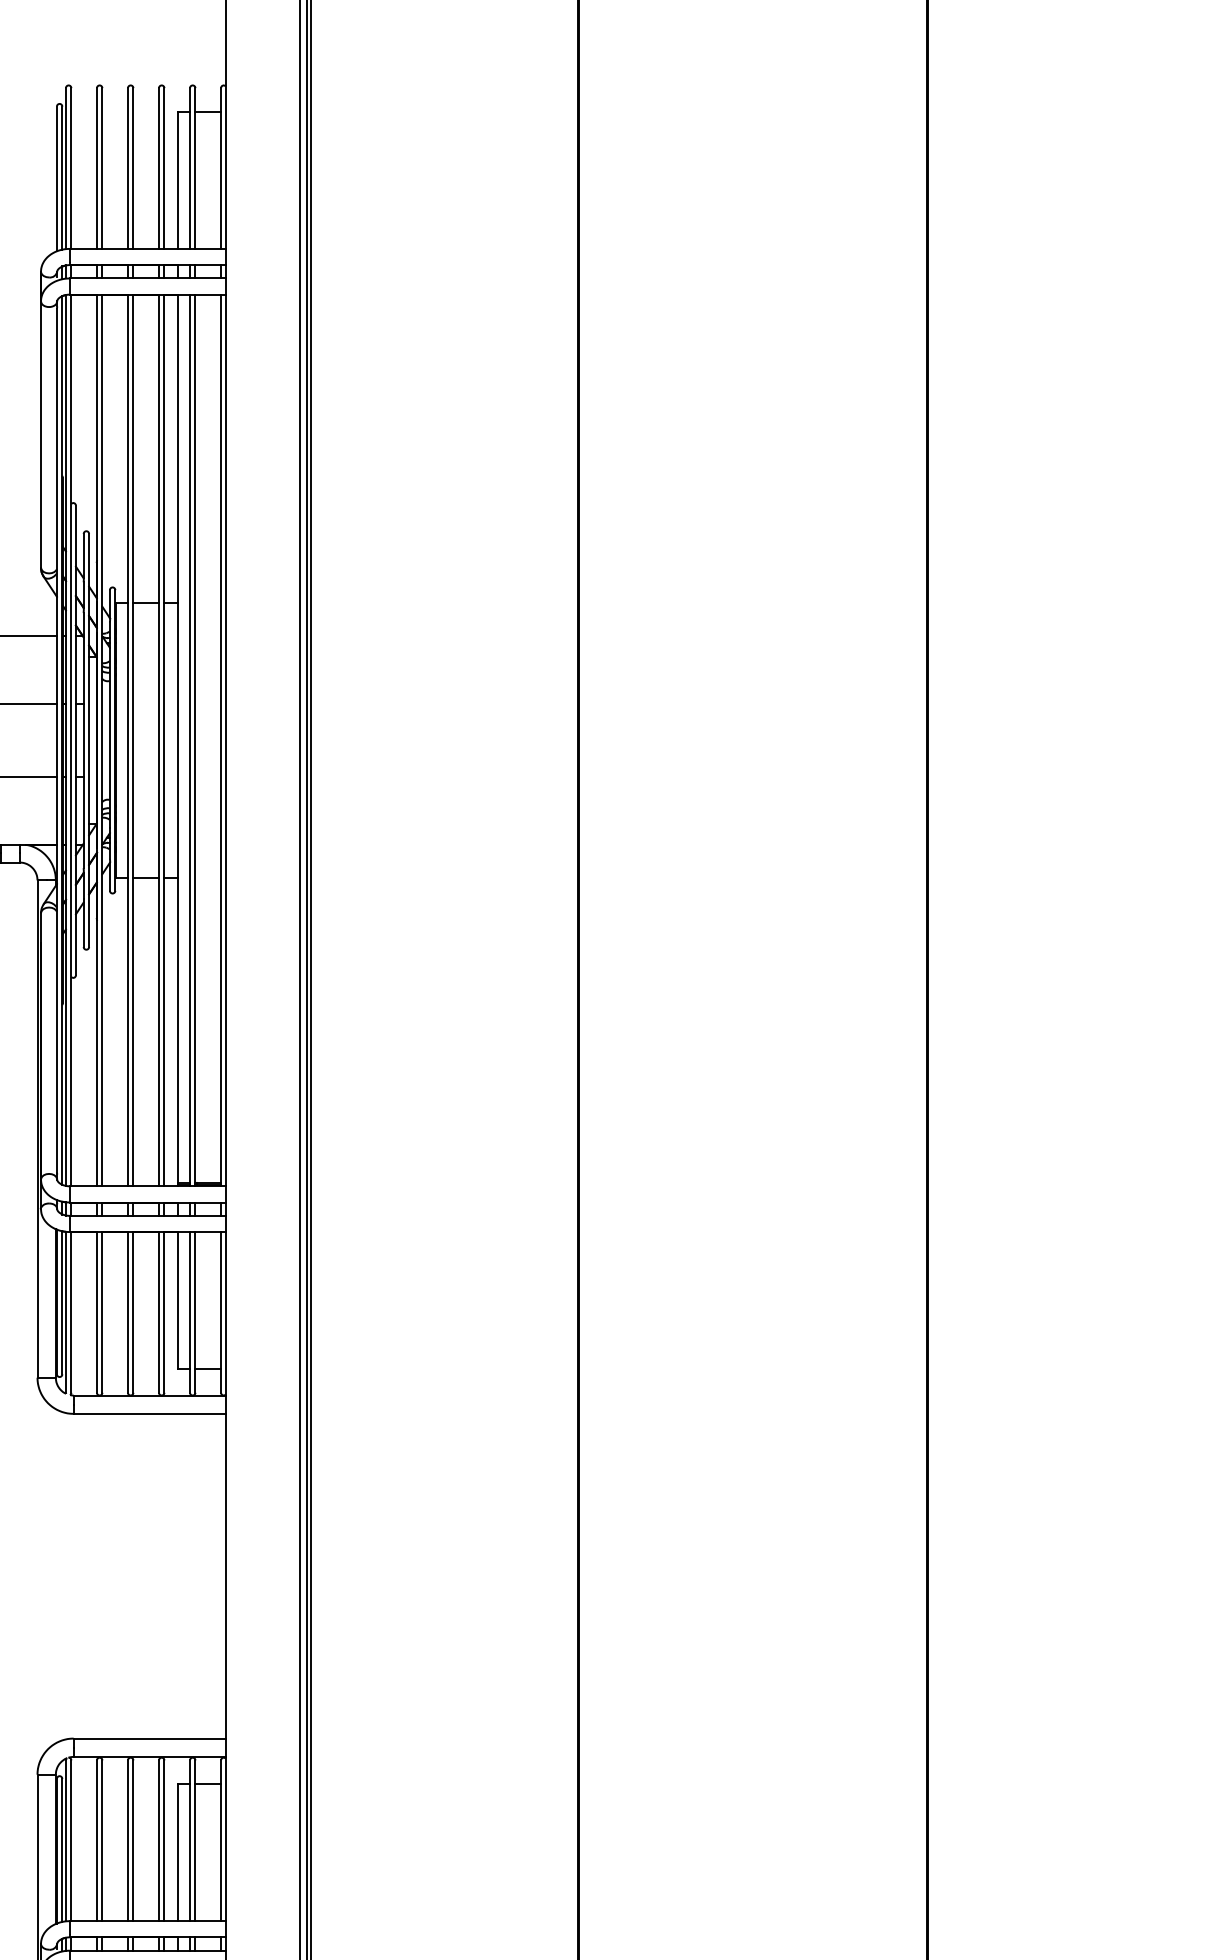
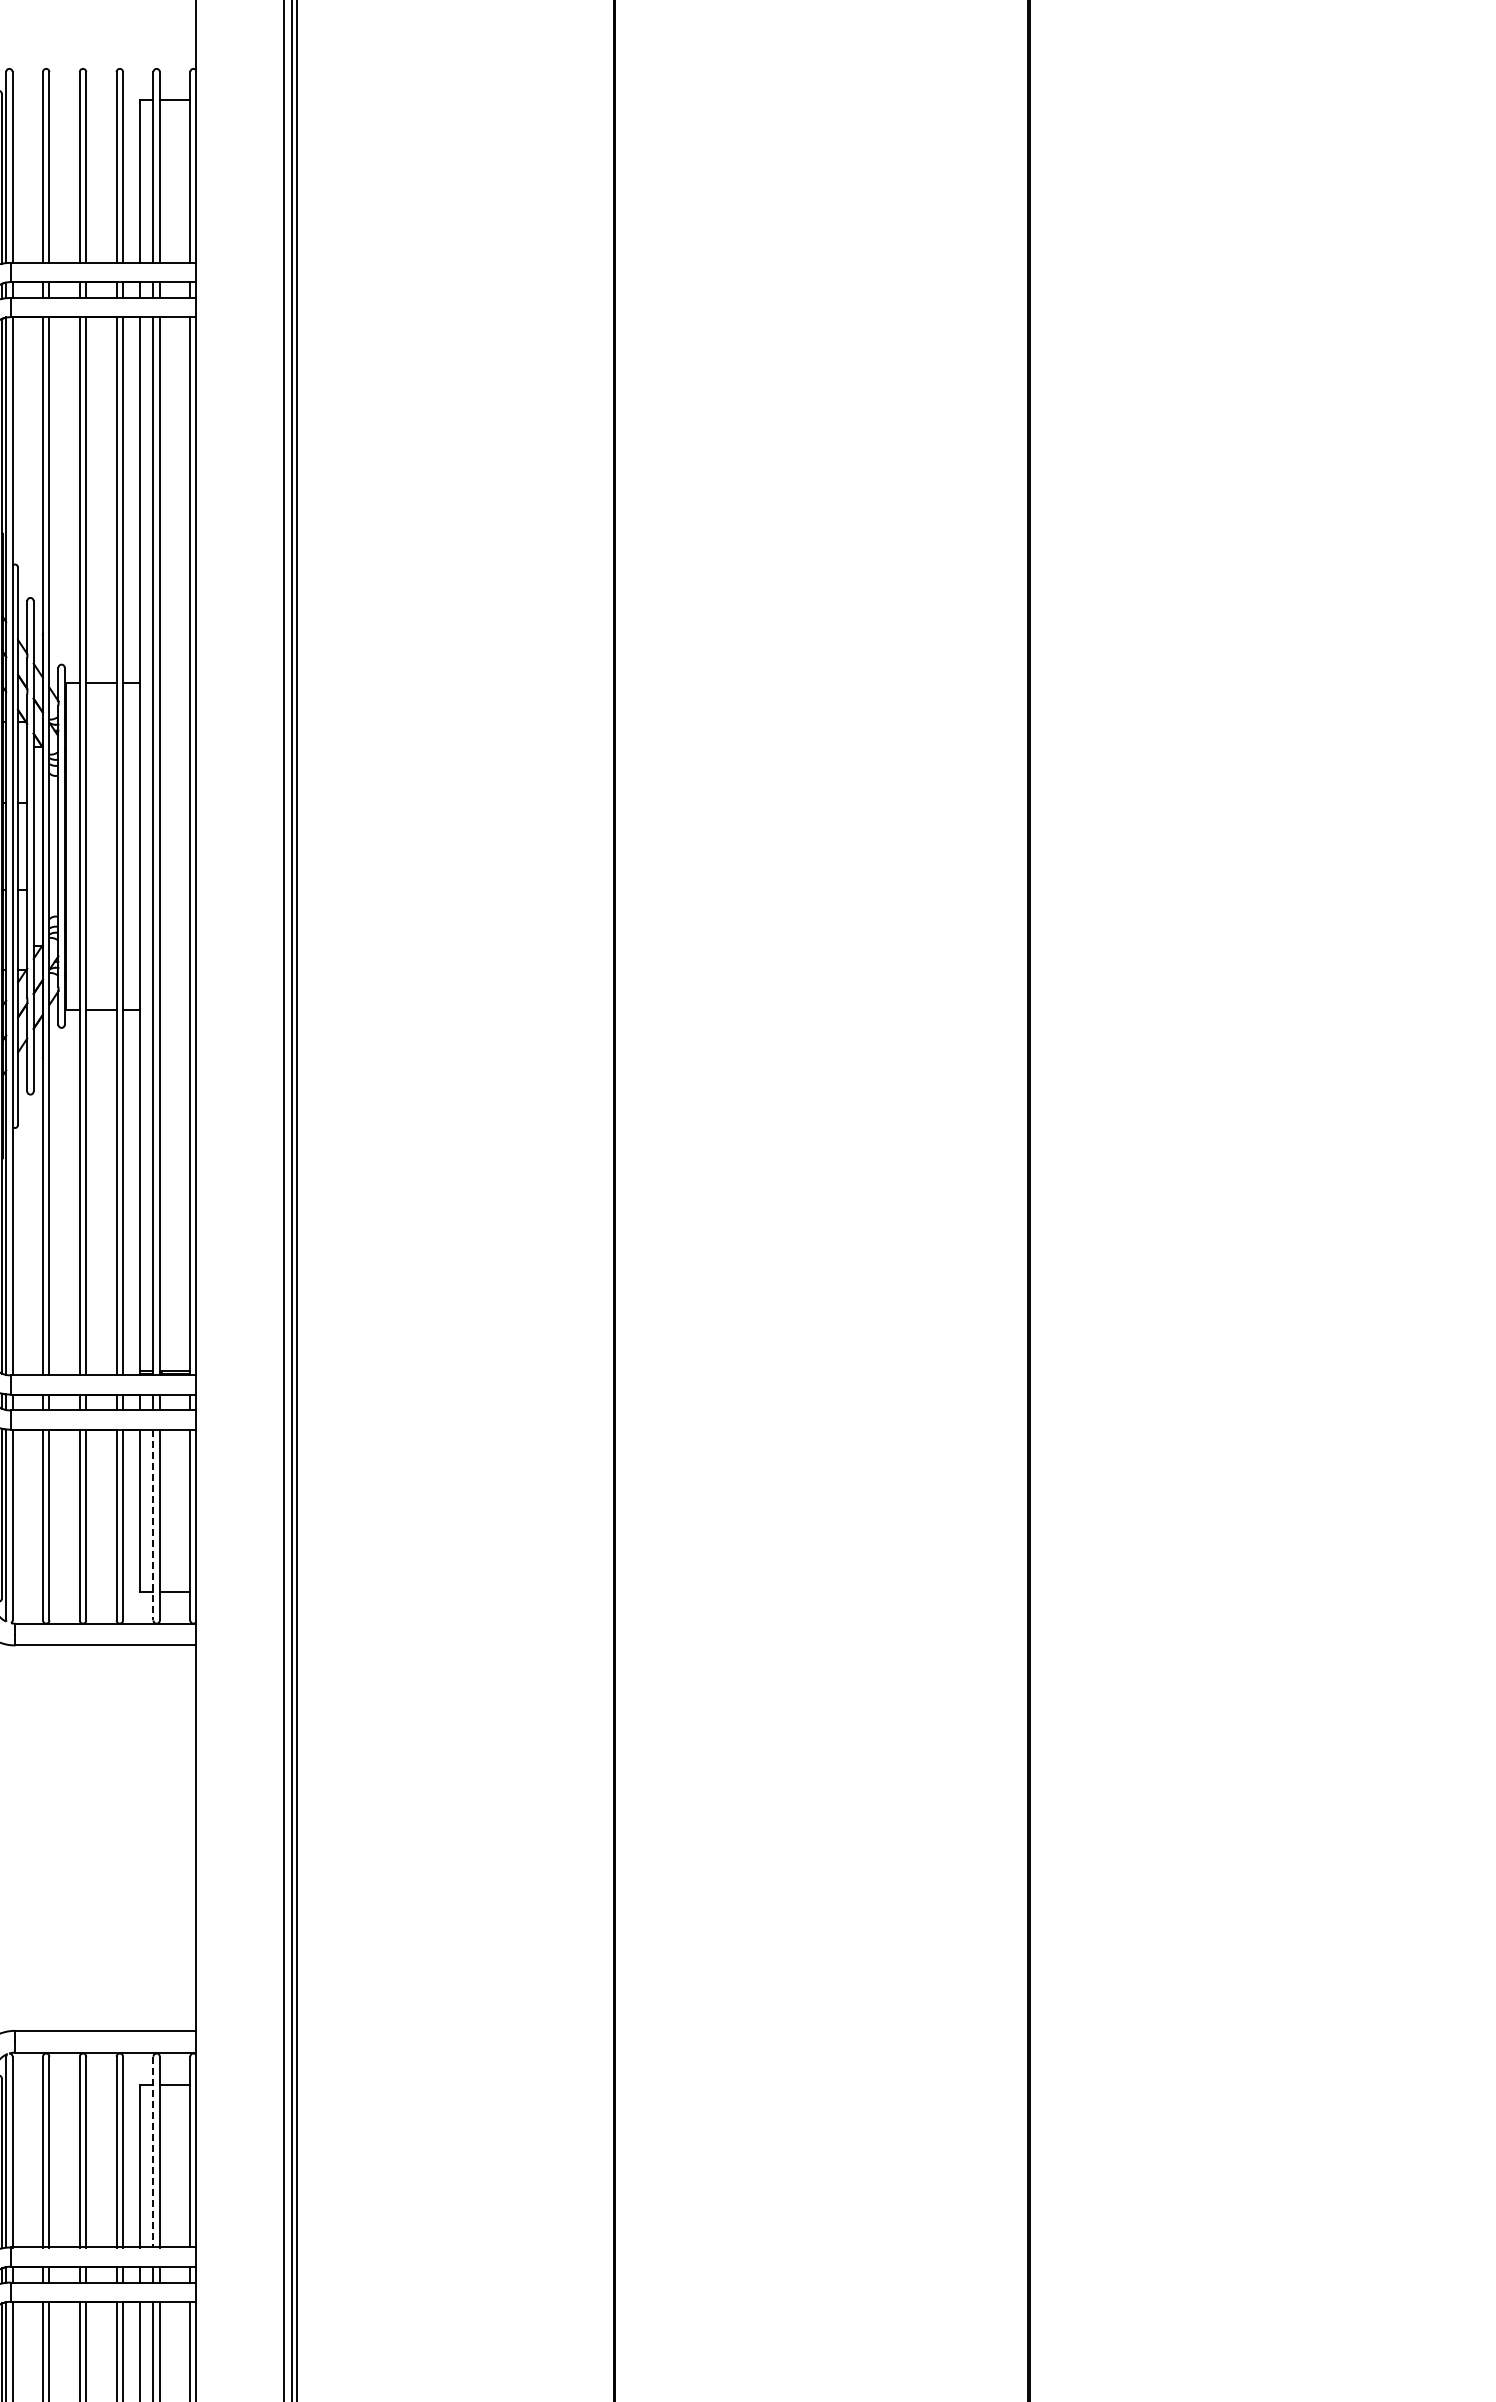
line: (190, 1312) -> (153, 1525), solid -> dashed
line: (190, 1841) -> (153, 2152), solid -> dashed

